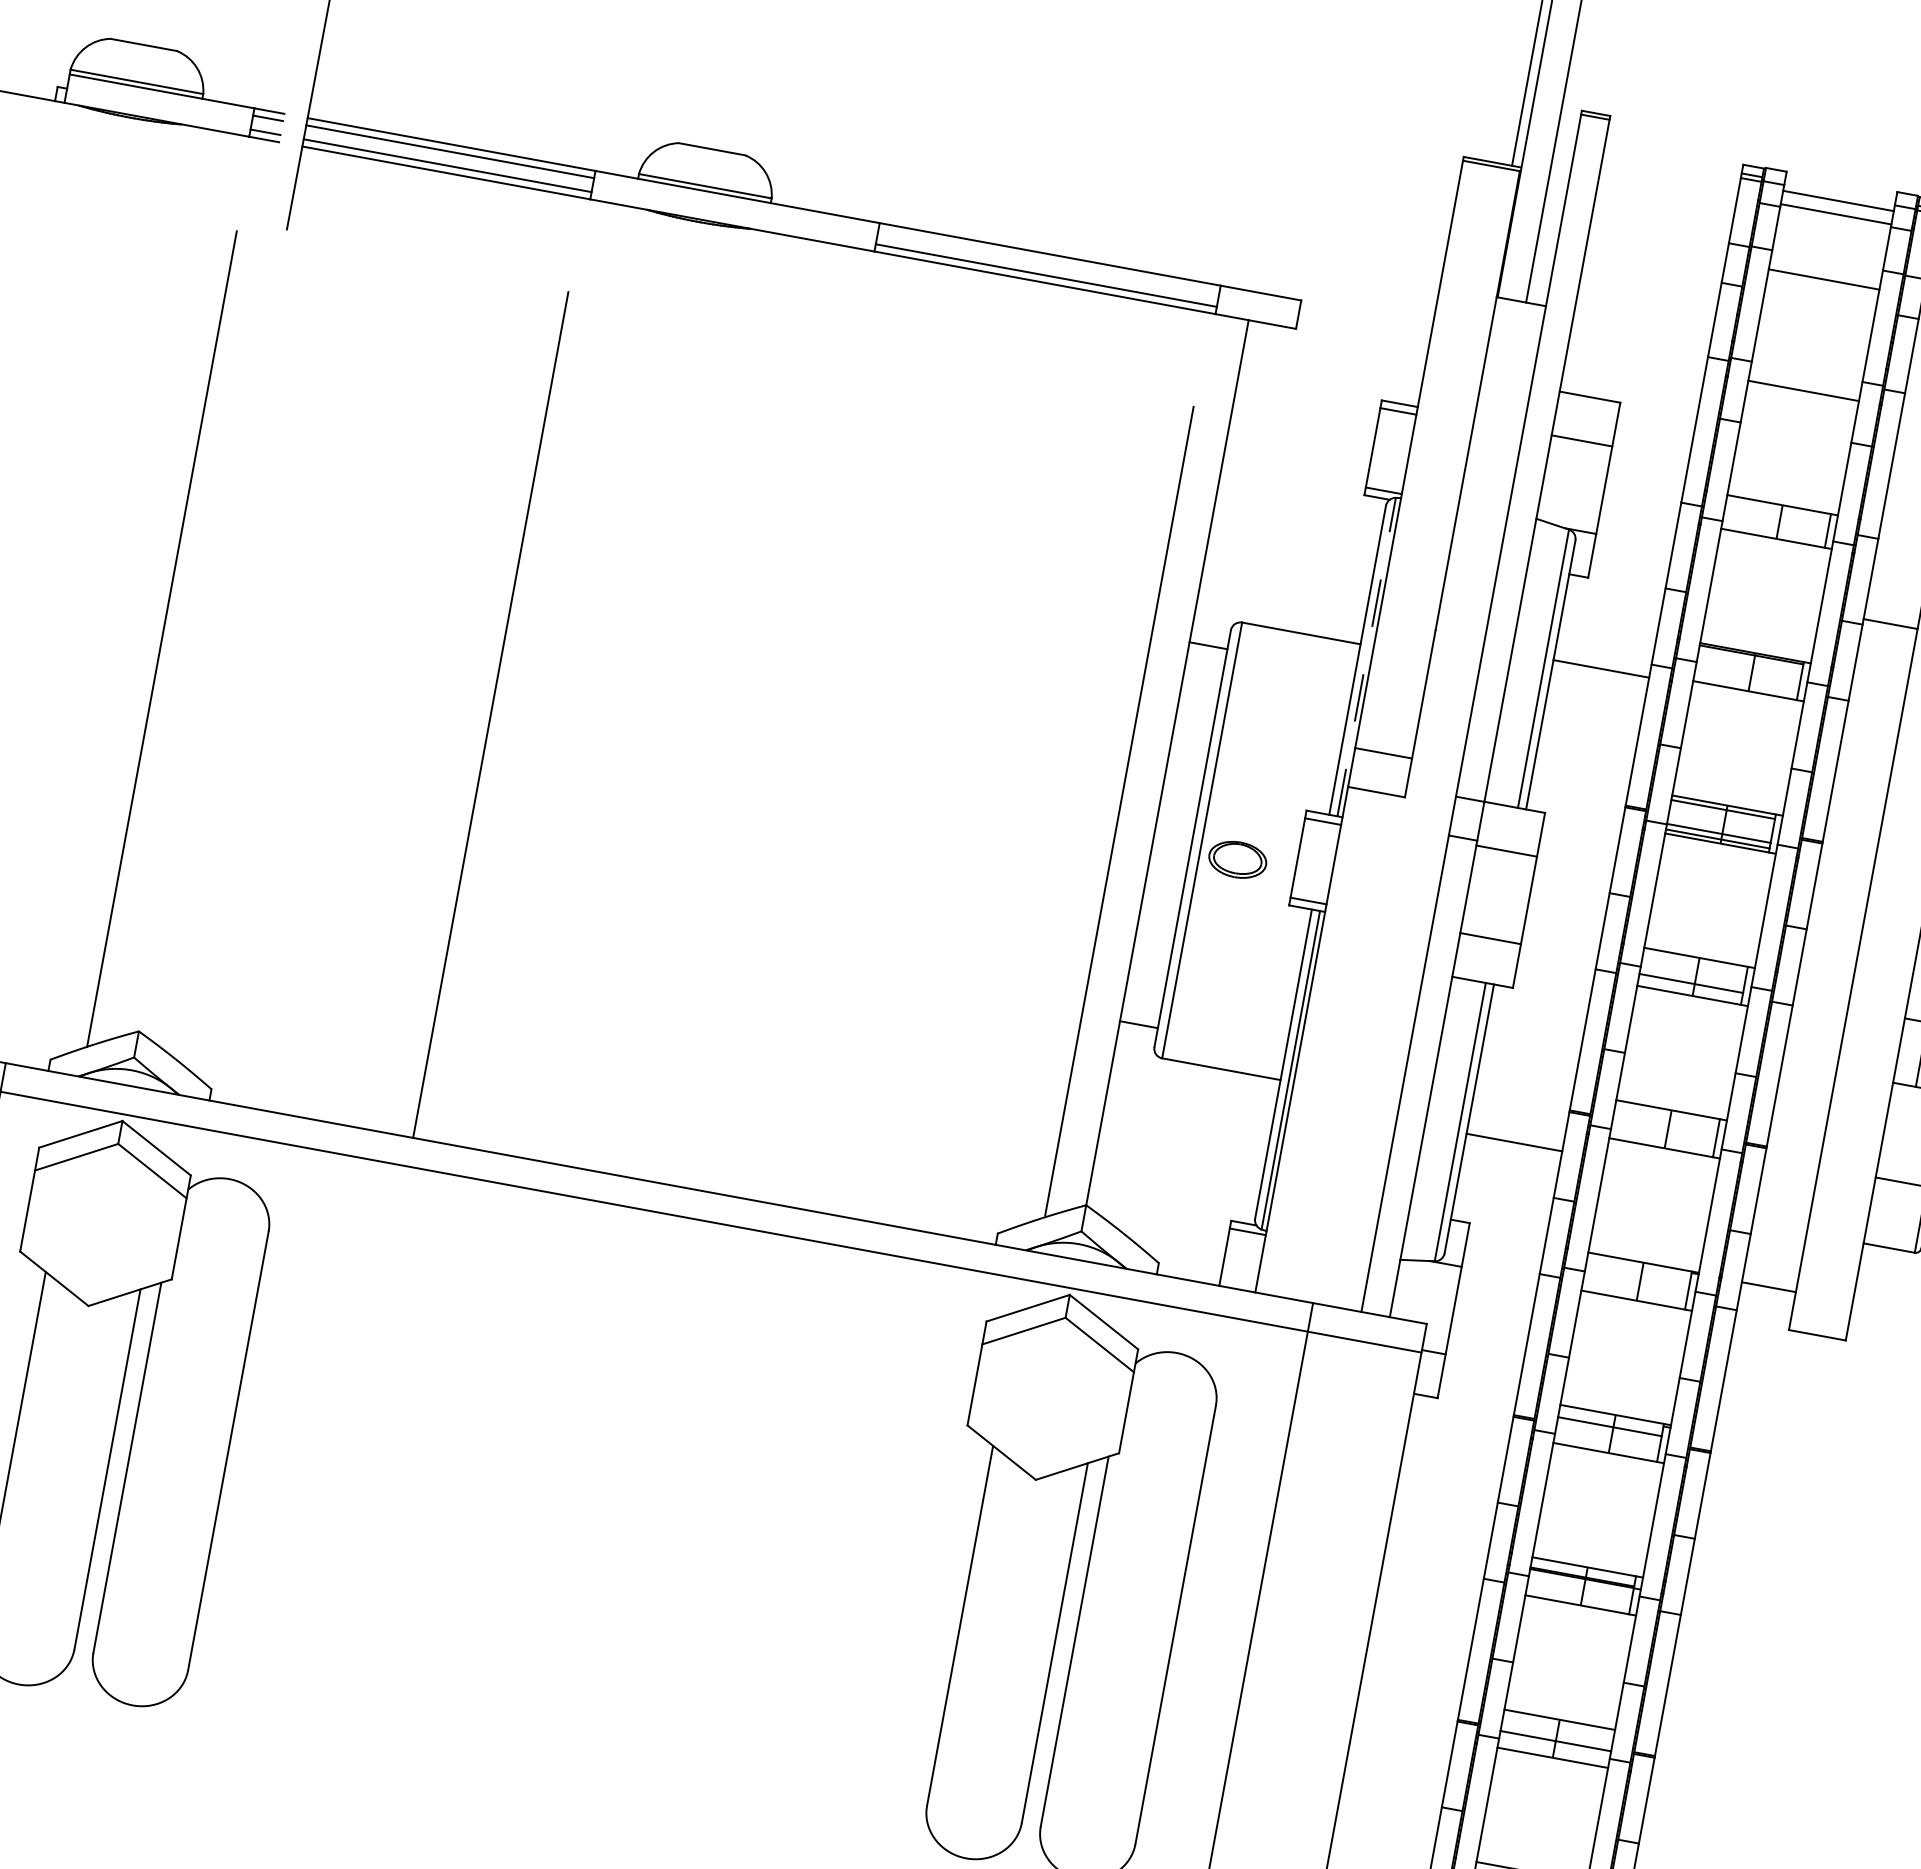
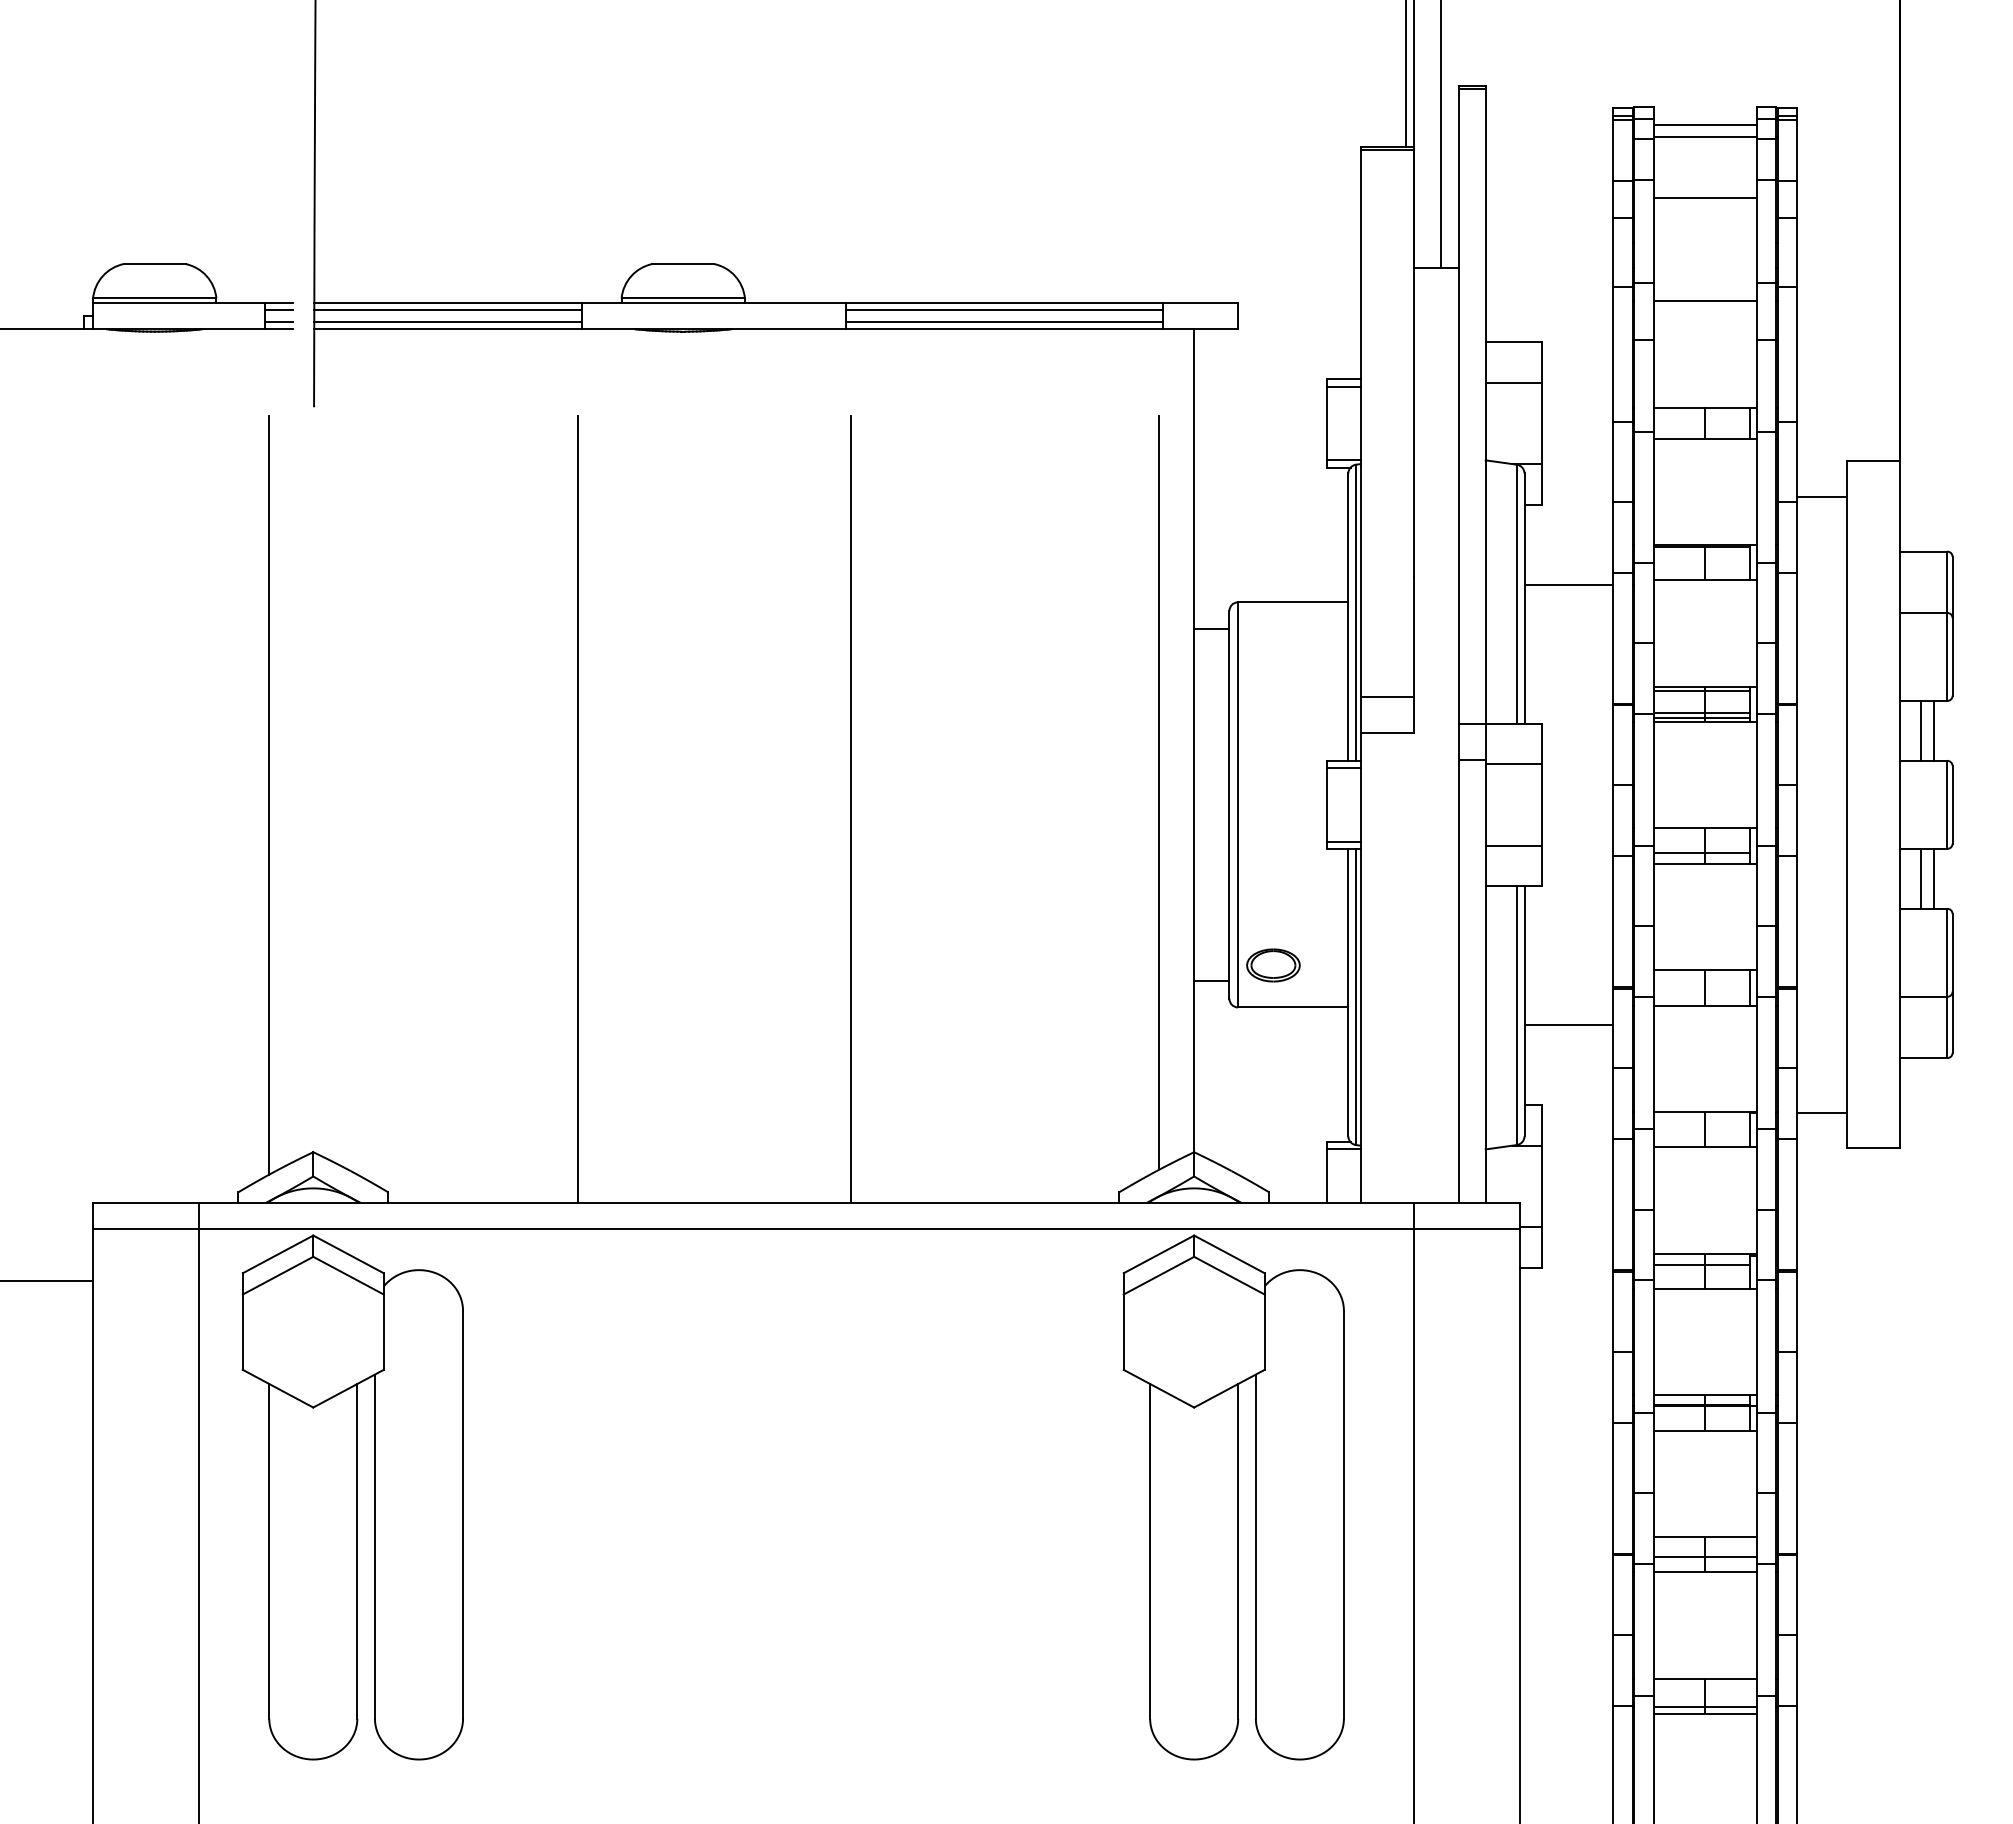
line: (1048, 261) -> (1004, 309), added
line: (1366, 656) -> (1355, 612), dashed -> solid
line: (784, 768) -> (850, 809), added
part: (1237, 859) -> (1273, 965), moved

